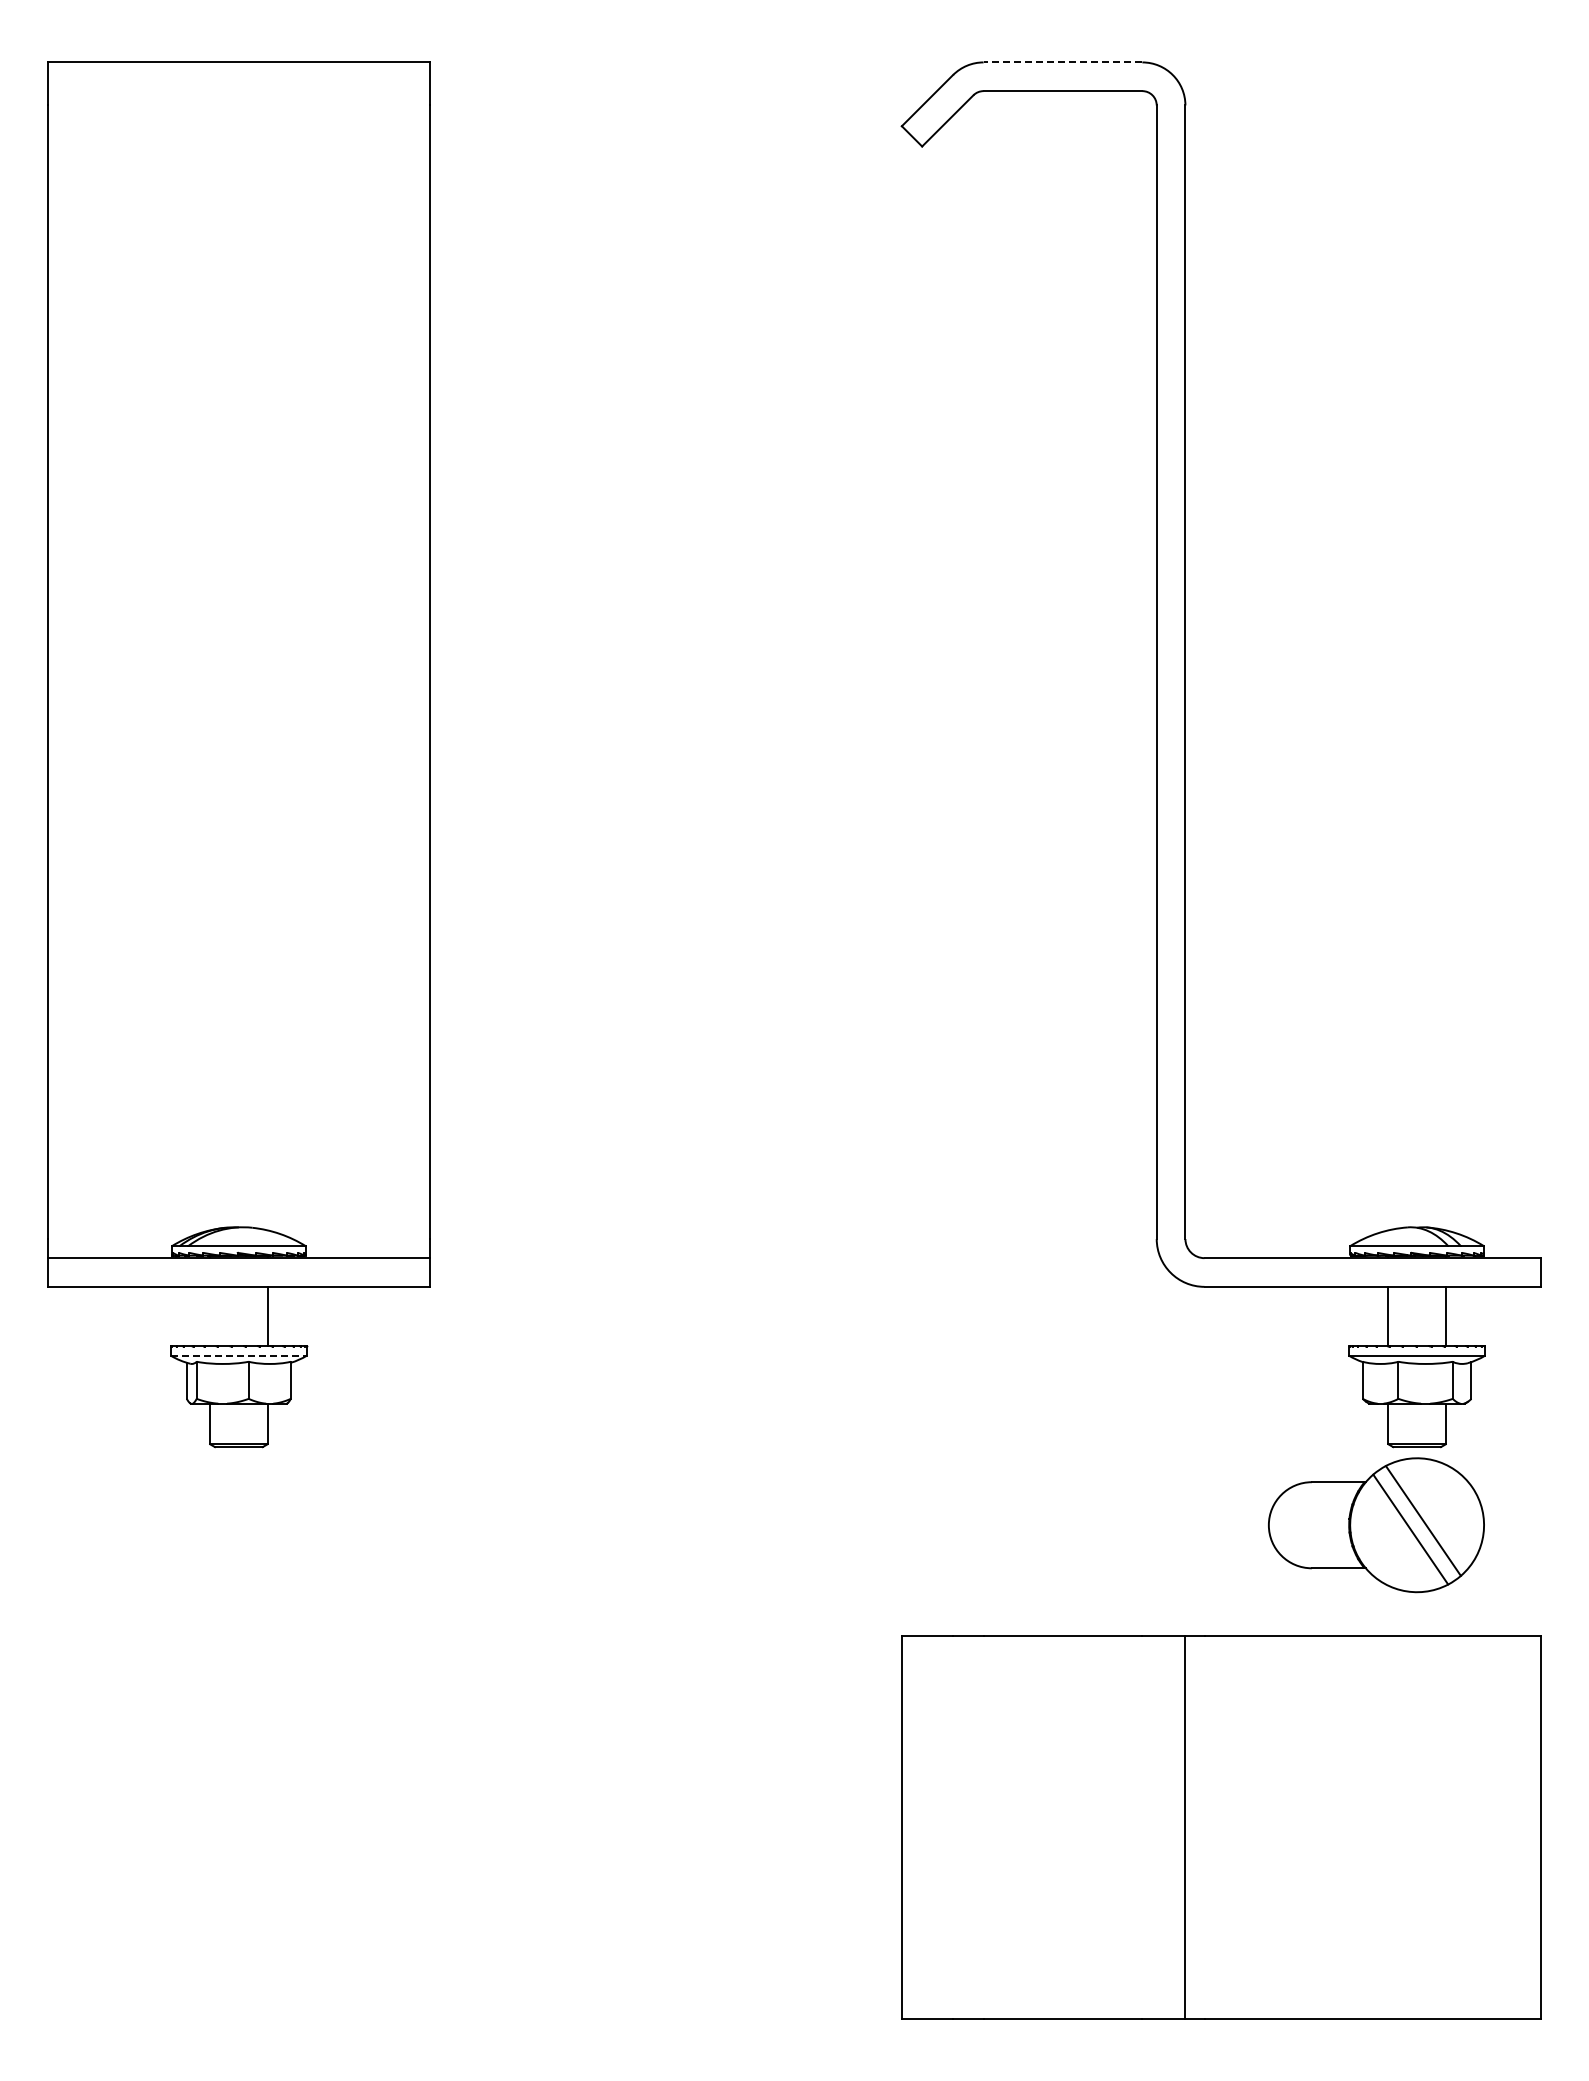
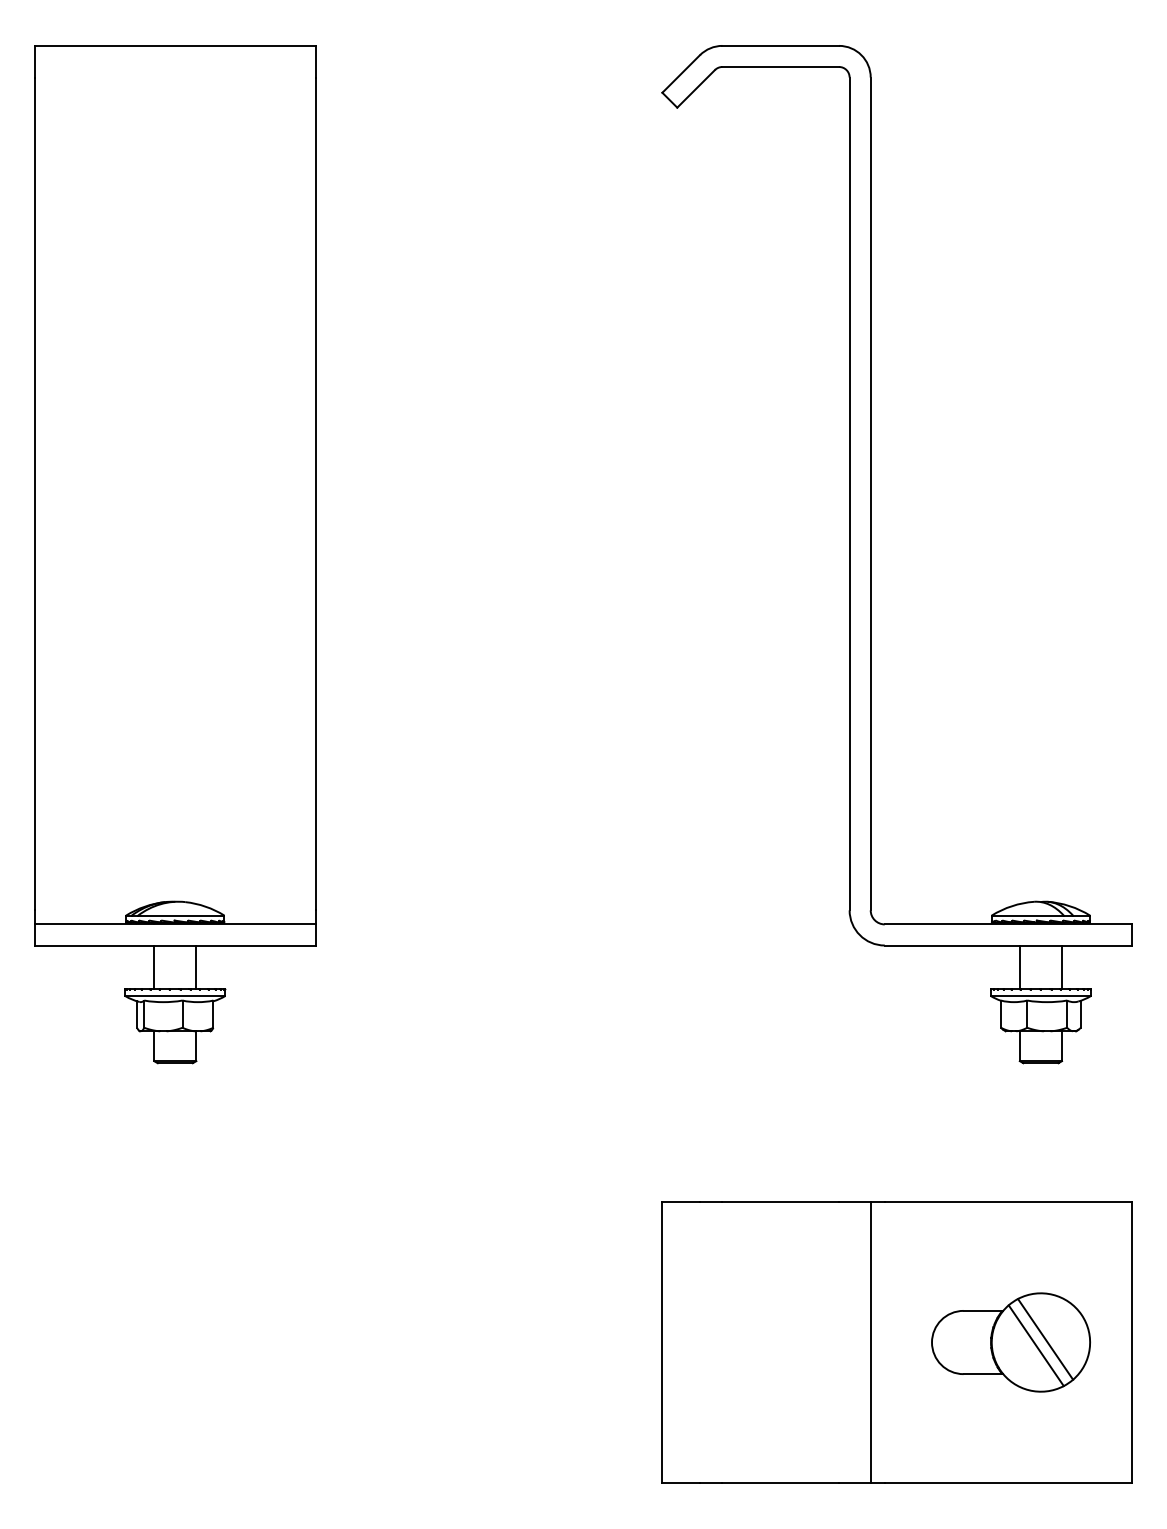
line: (1062, 62) -> (780, 45), dashed -> solid
line: (210, 1316) -> (154, 967), added
line: (238, 1355) -> (175, 995), dashed -> solid
part: (1376, 1525) -> (1011, 1342), moved

